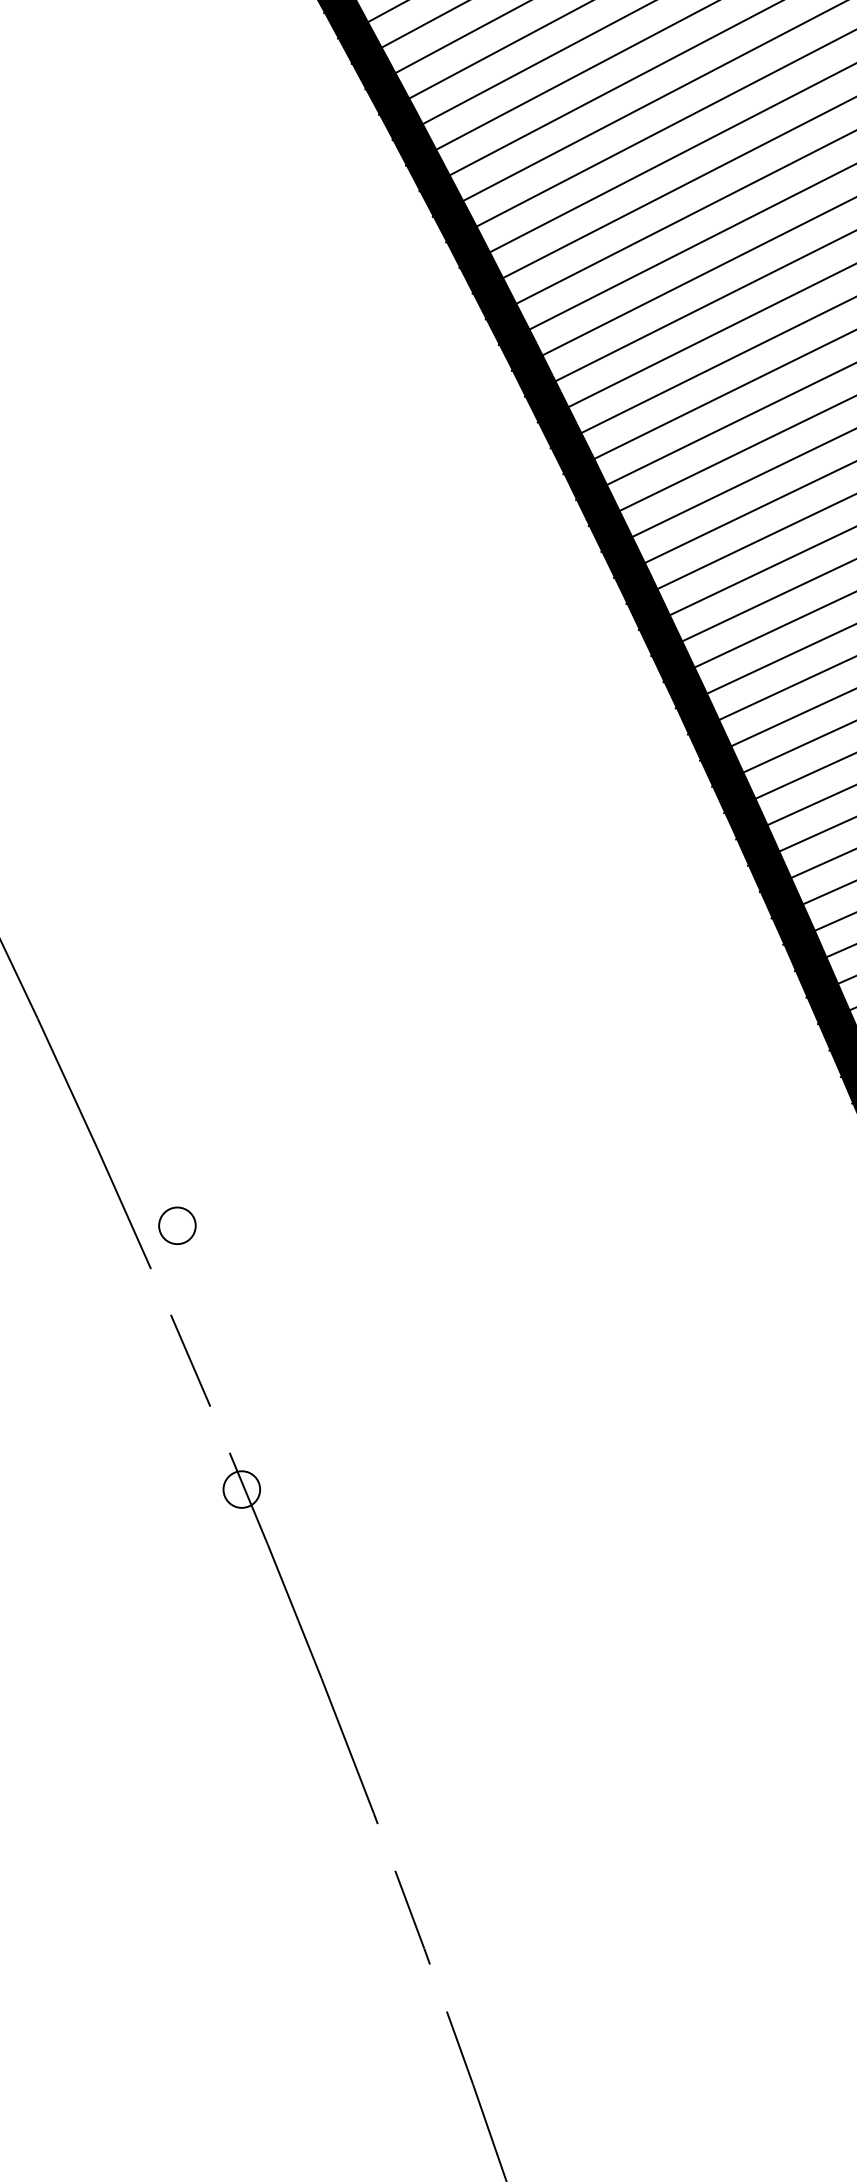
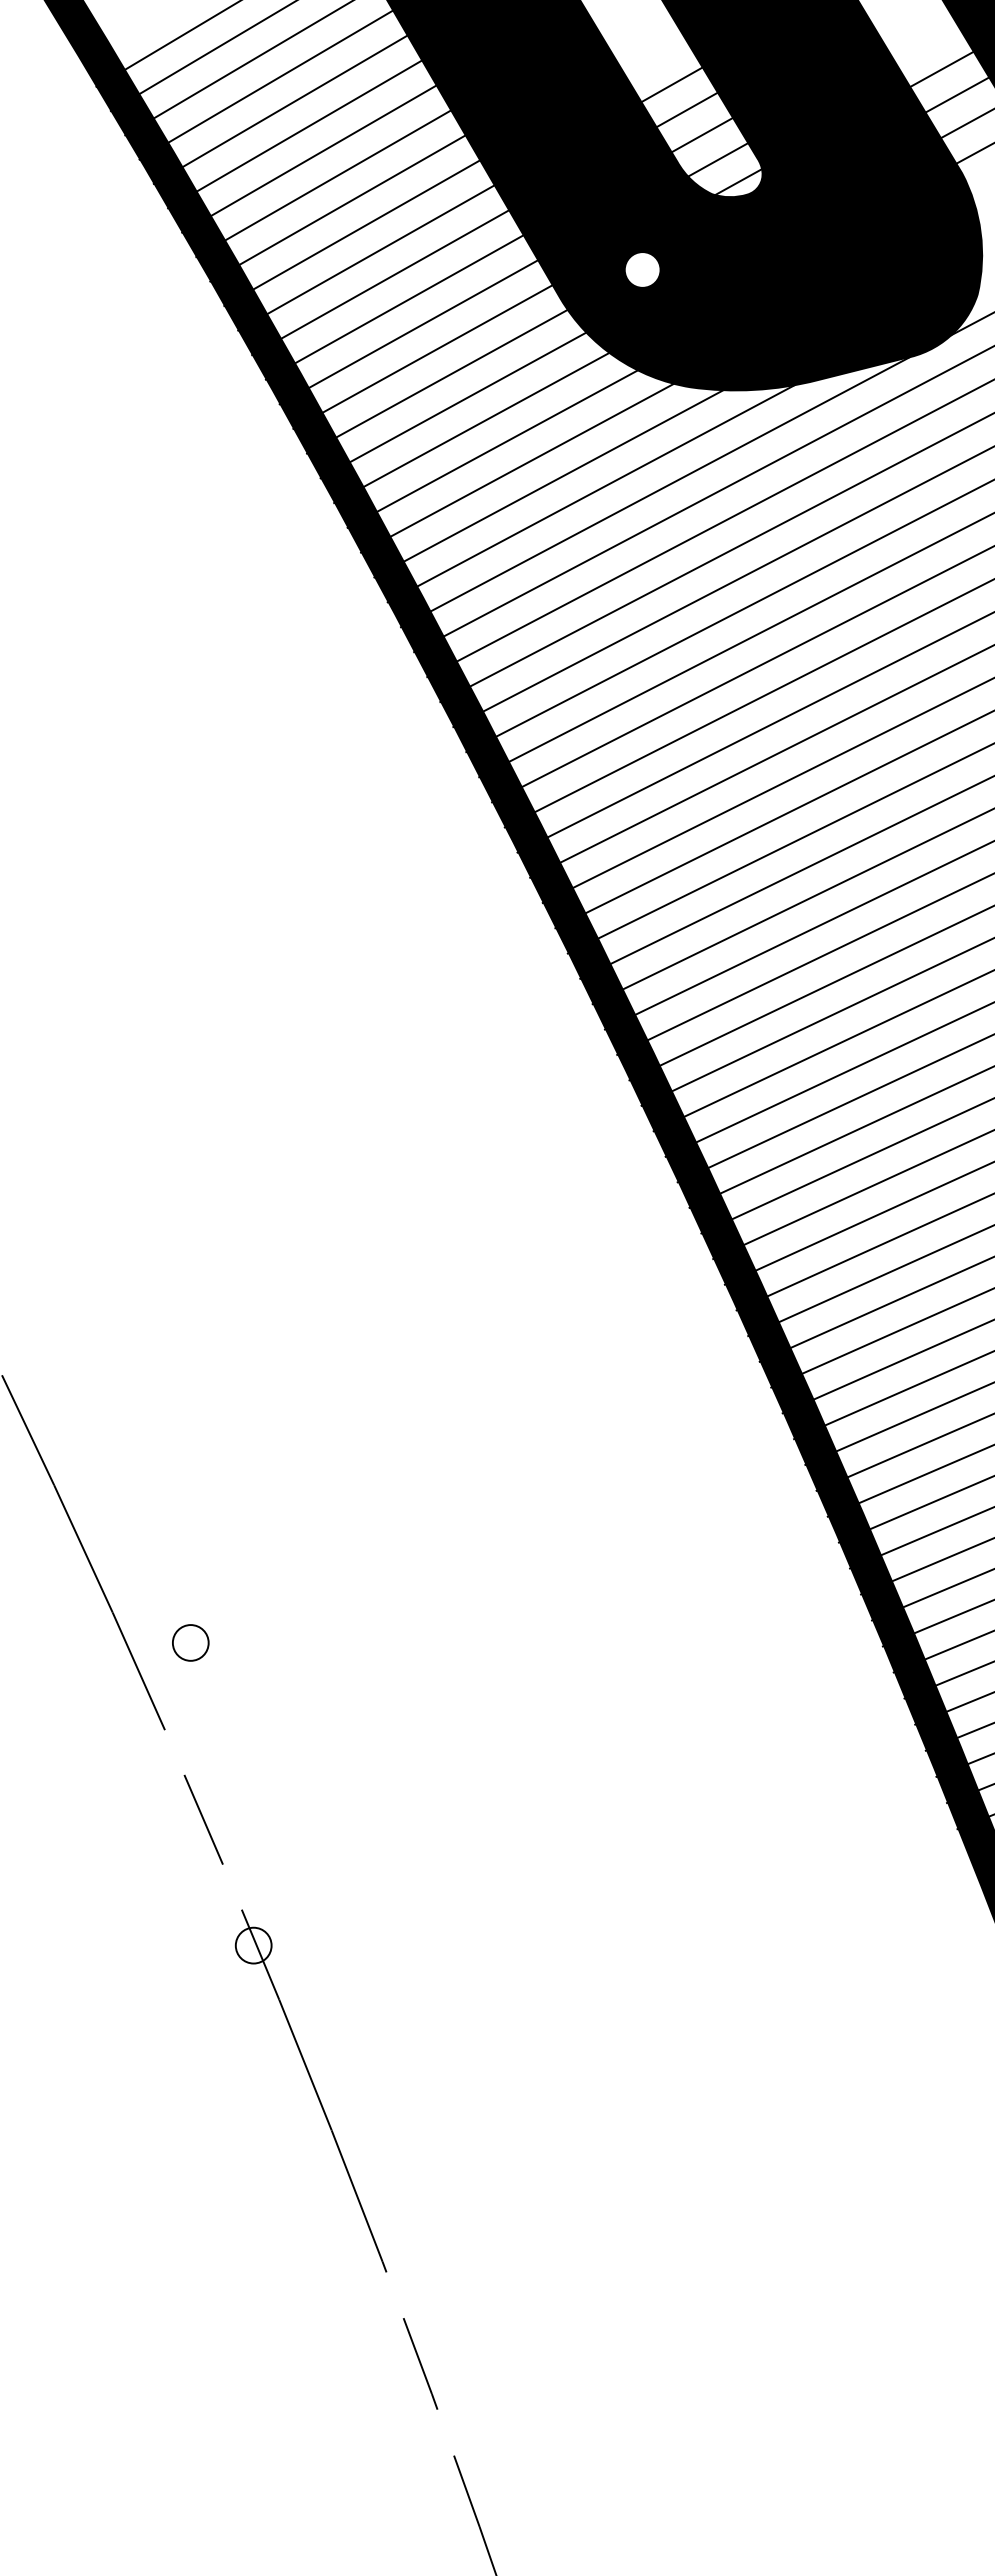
circle: (177, 1225) -> (190, 1642), moved

